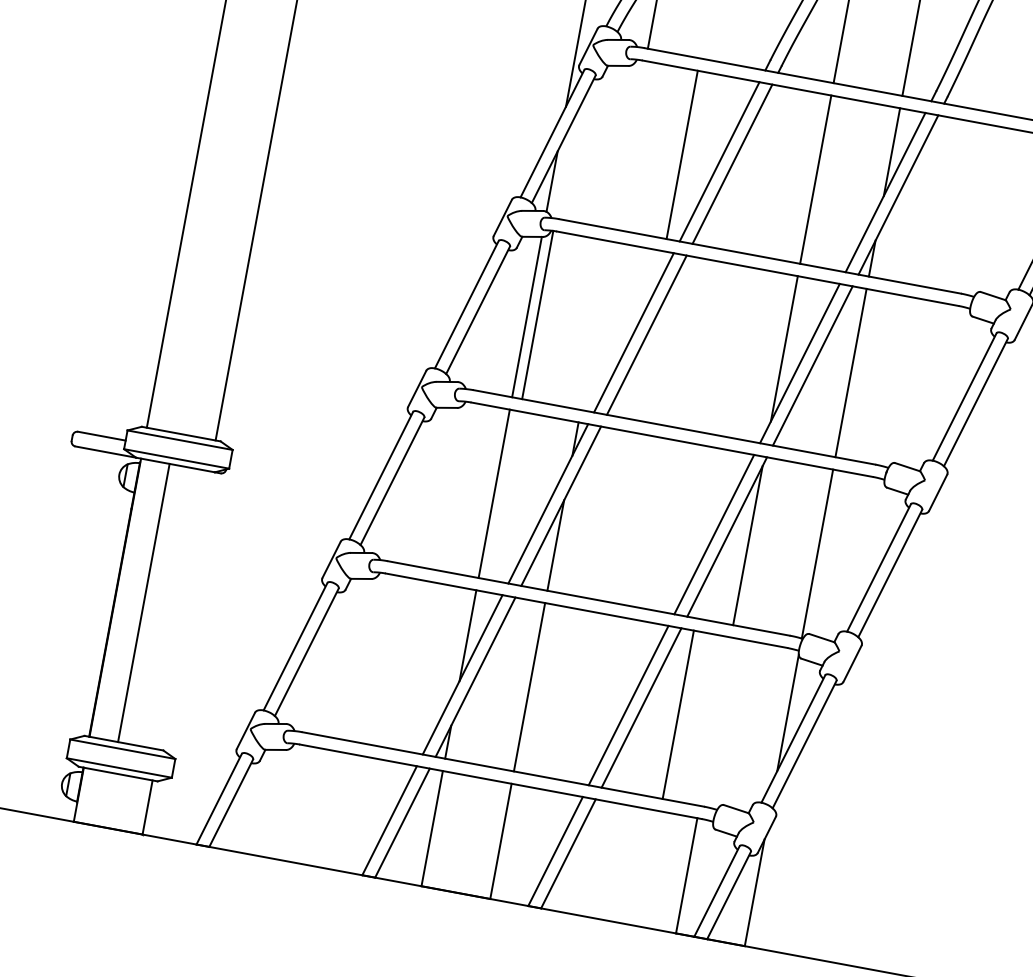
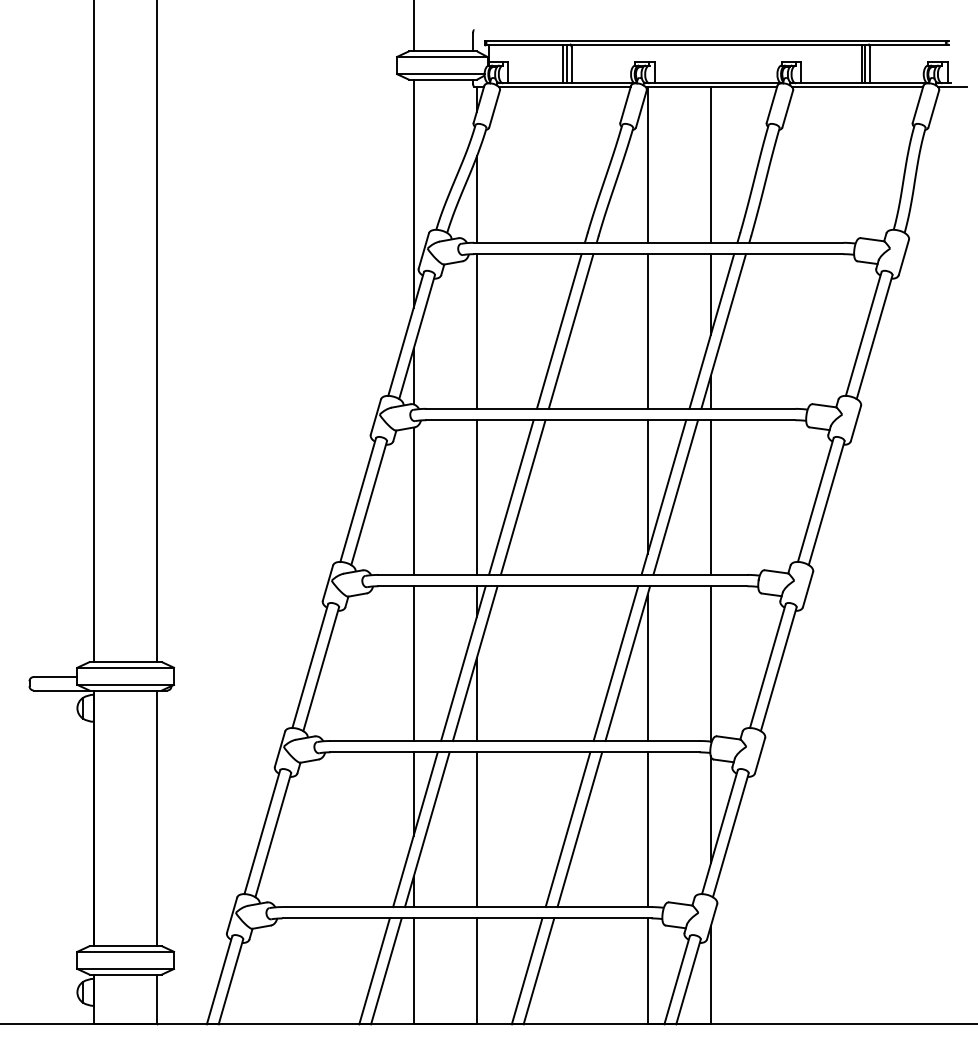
line: (681, 154) -> (476, 331), moved
line: (537, 314) -> (476, 497), moved
line: (144, 603) -> (157, 818), moved
line: (678, 714) -> (647, 829), moved

